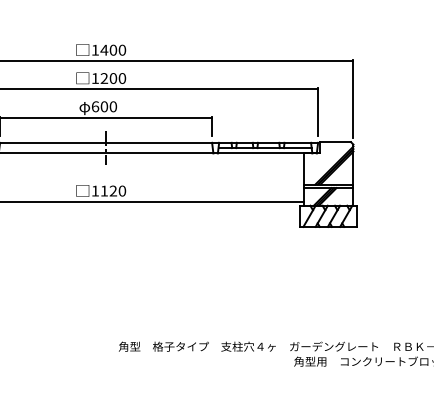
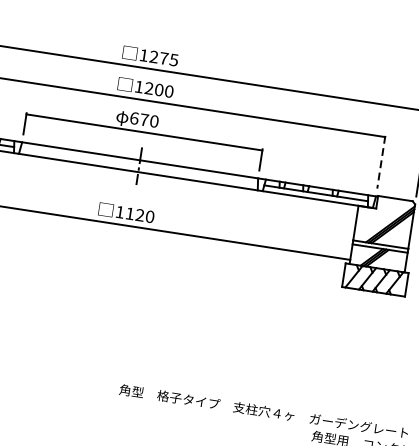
text: (113, 49) -> (164, 57), 1400 -> 1275
text: (104, 106) -> (144, 119), 600 -> 670
line: (318, 112) -> (381, 162), solid -> dashed

